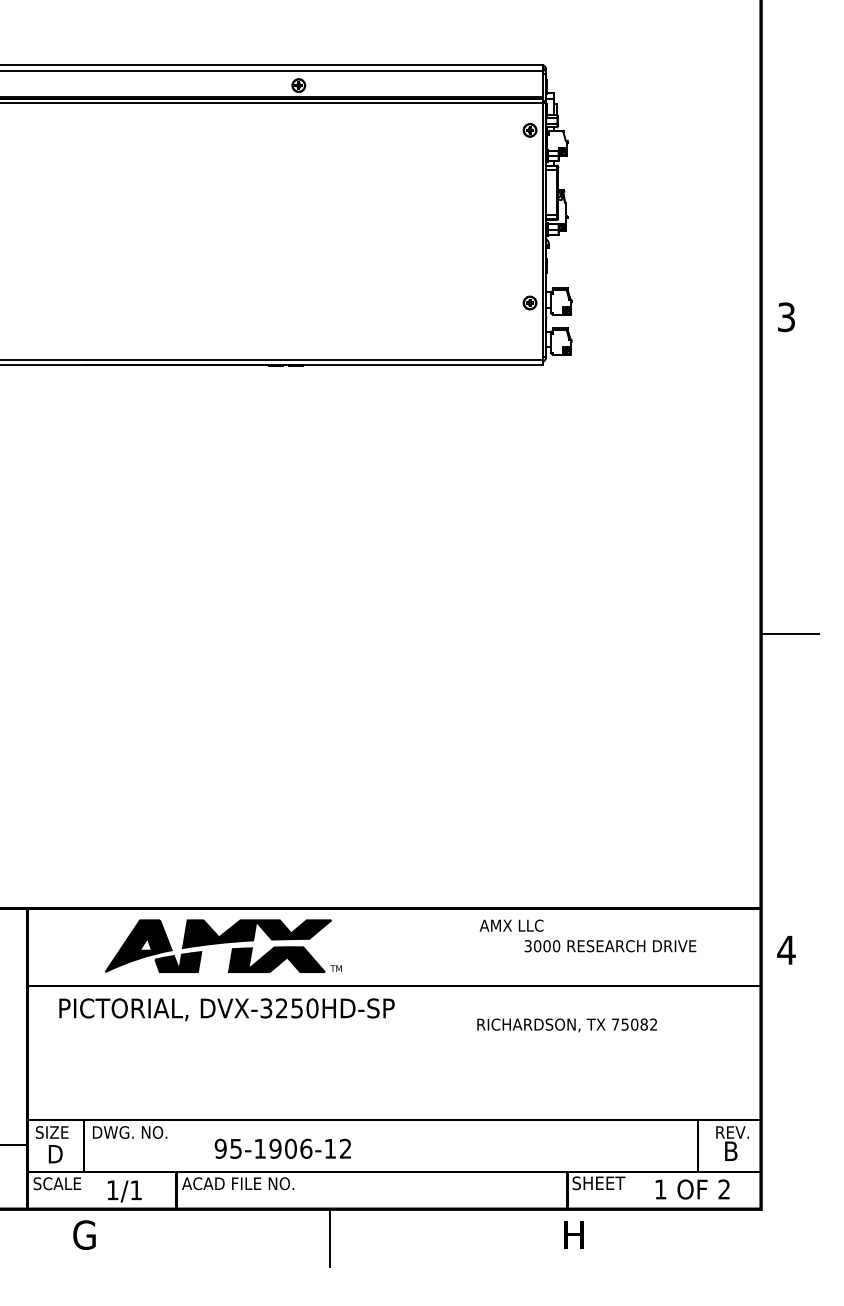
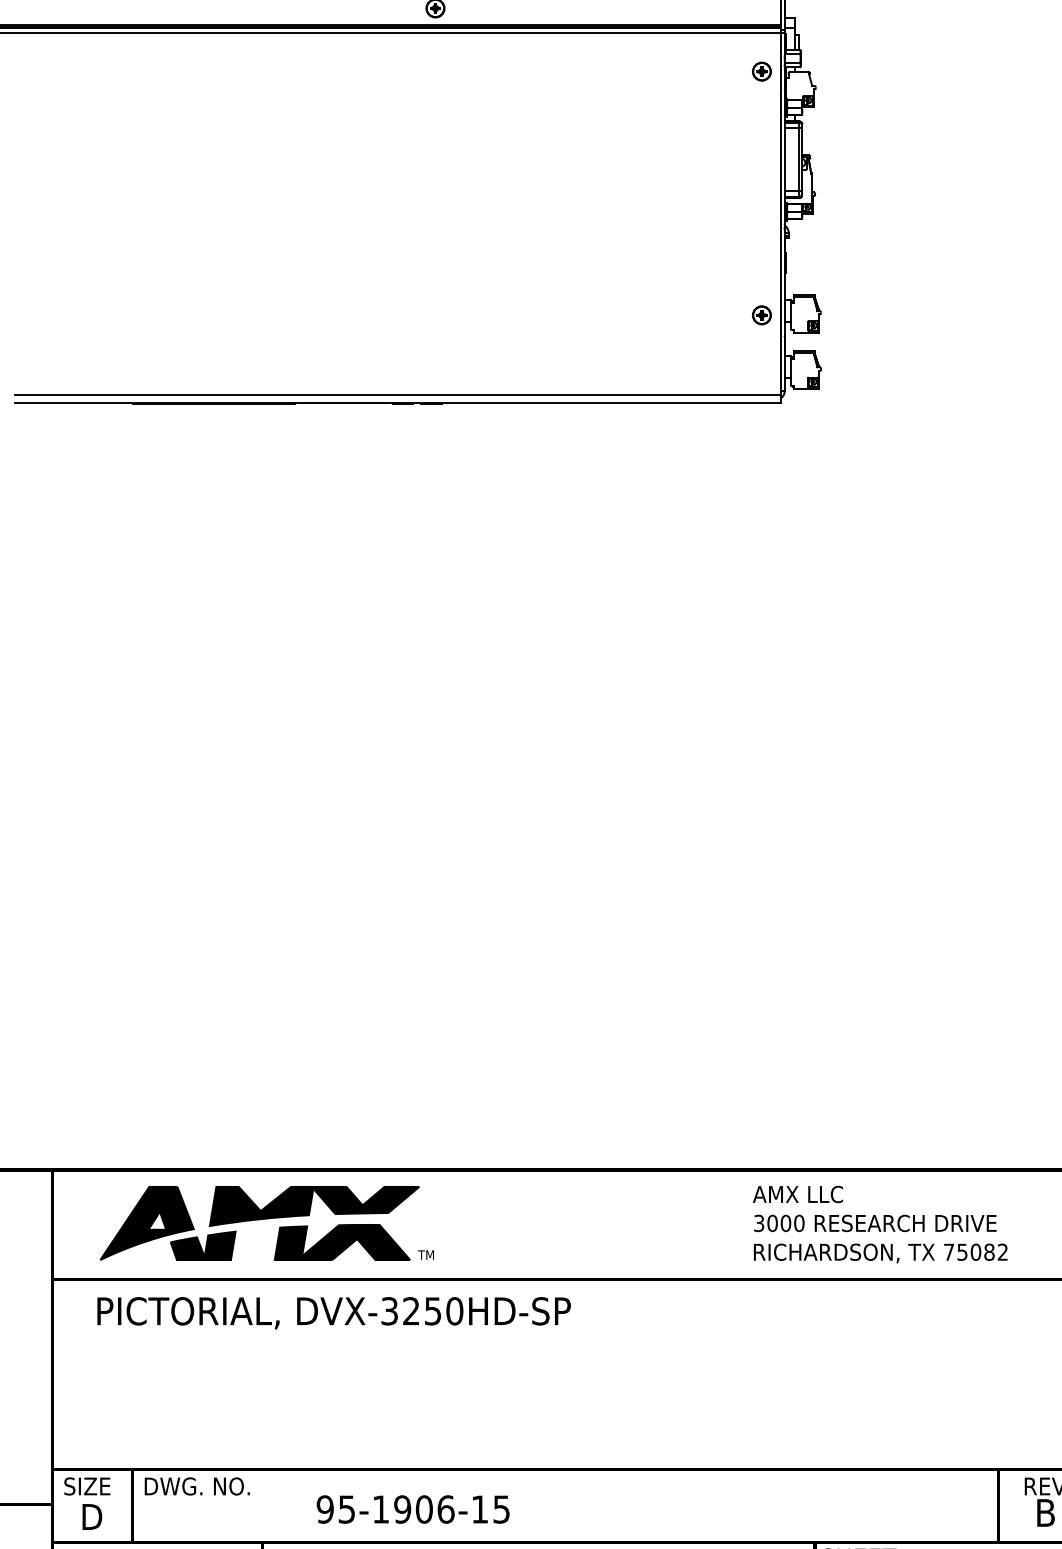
text: (511, 925) -> (797, 1194), moved
part: (222, 945) -> (265, 1222), moved
text: (566, 1025) -> (879, 1253), moved
text: (345, 1148) -> (501, 1509), 95-1906-12 -> 95-1906-15

